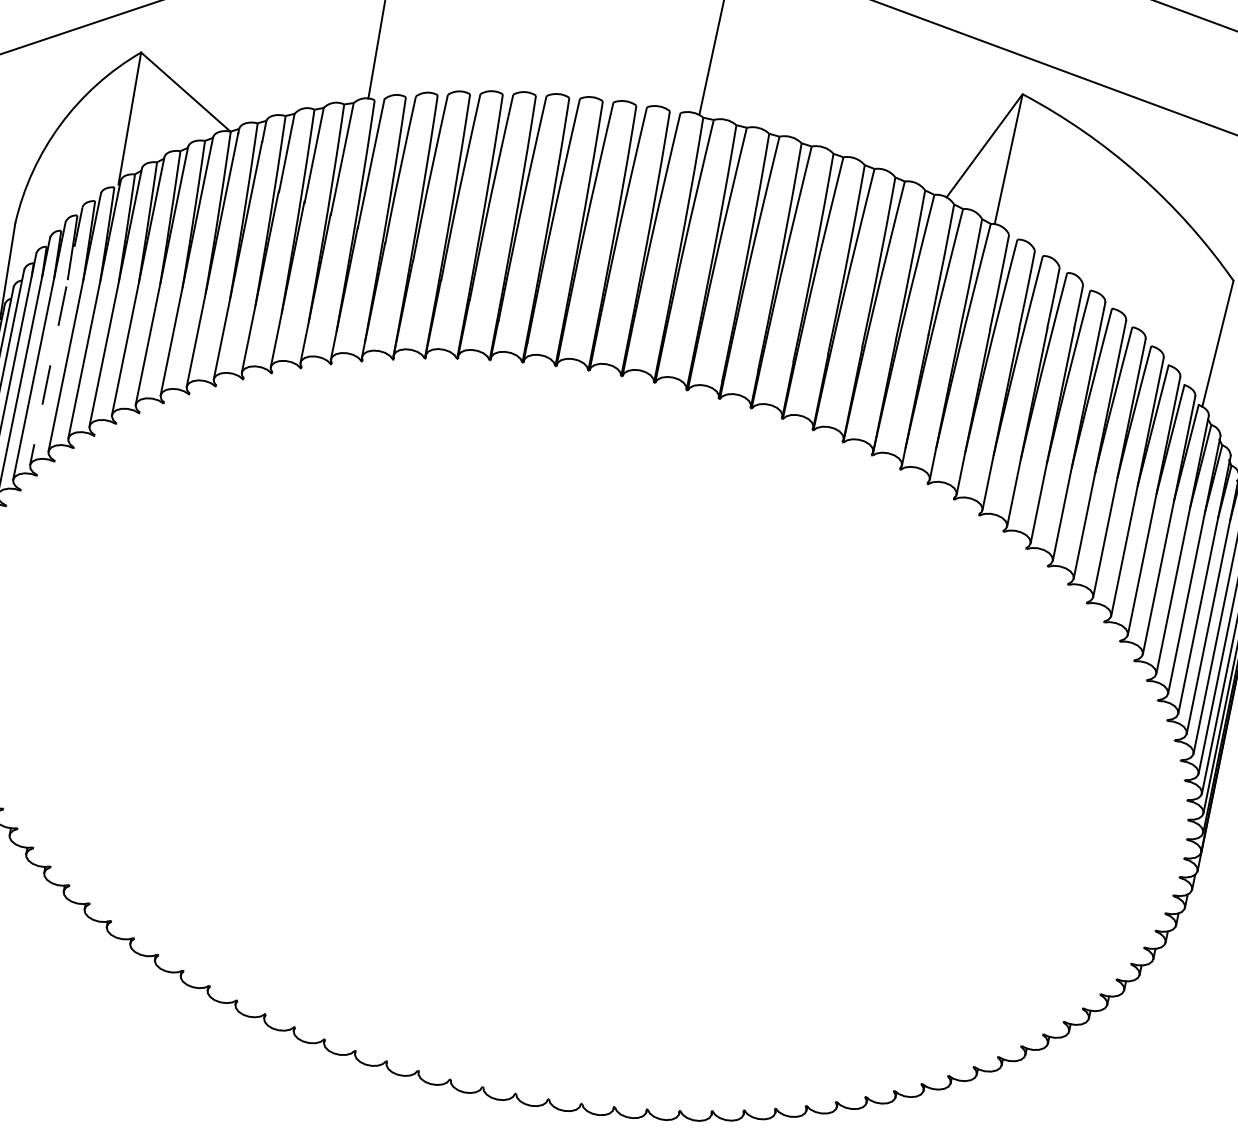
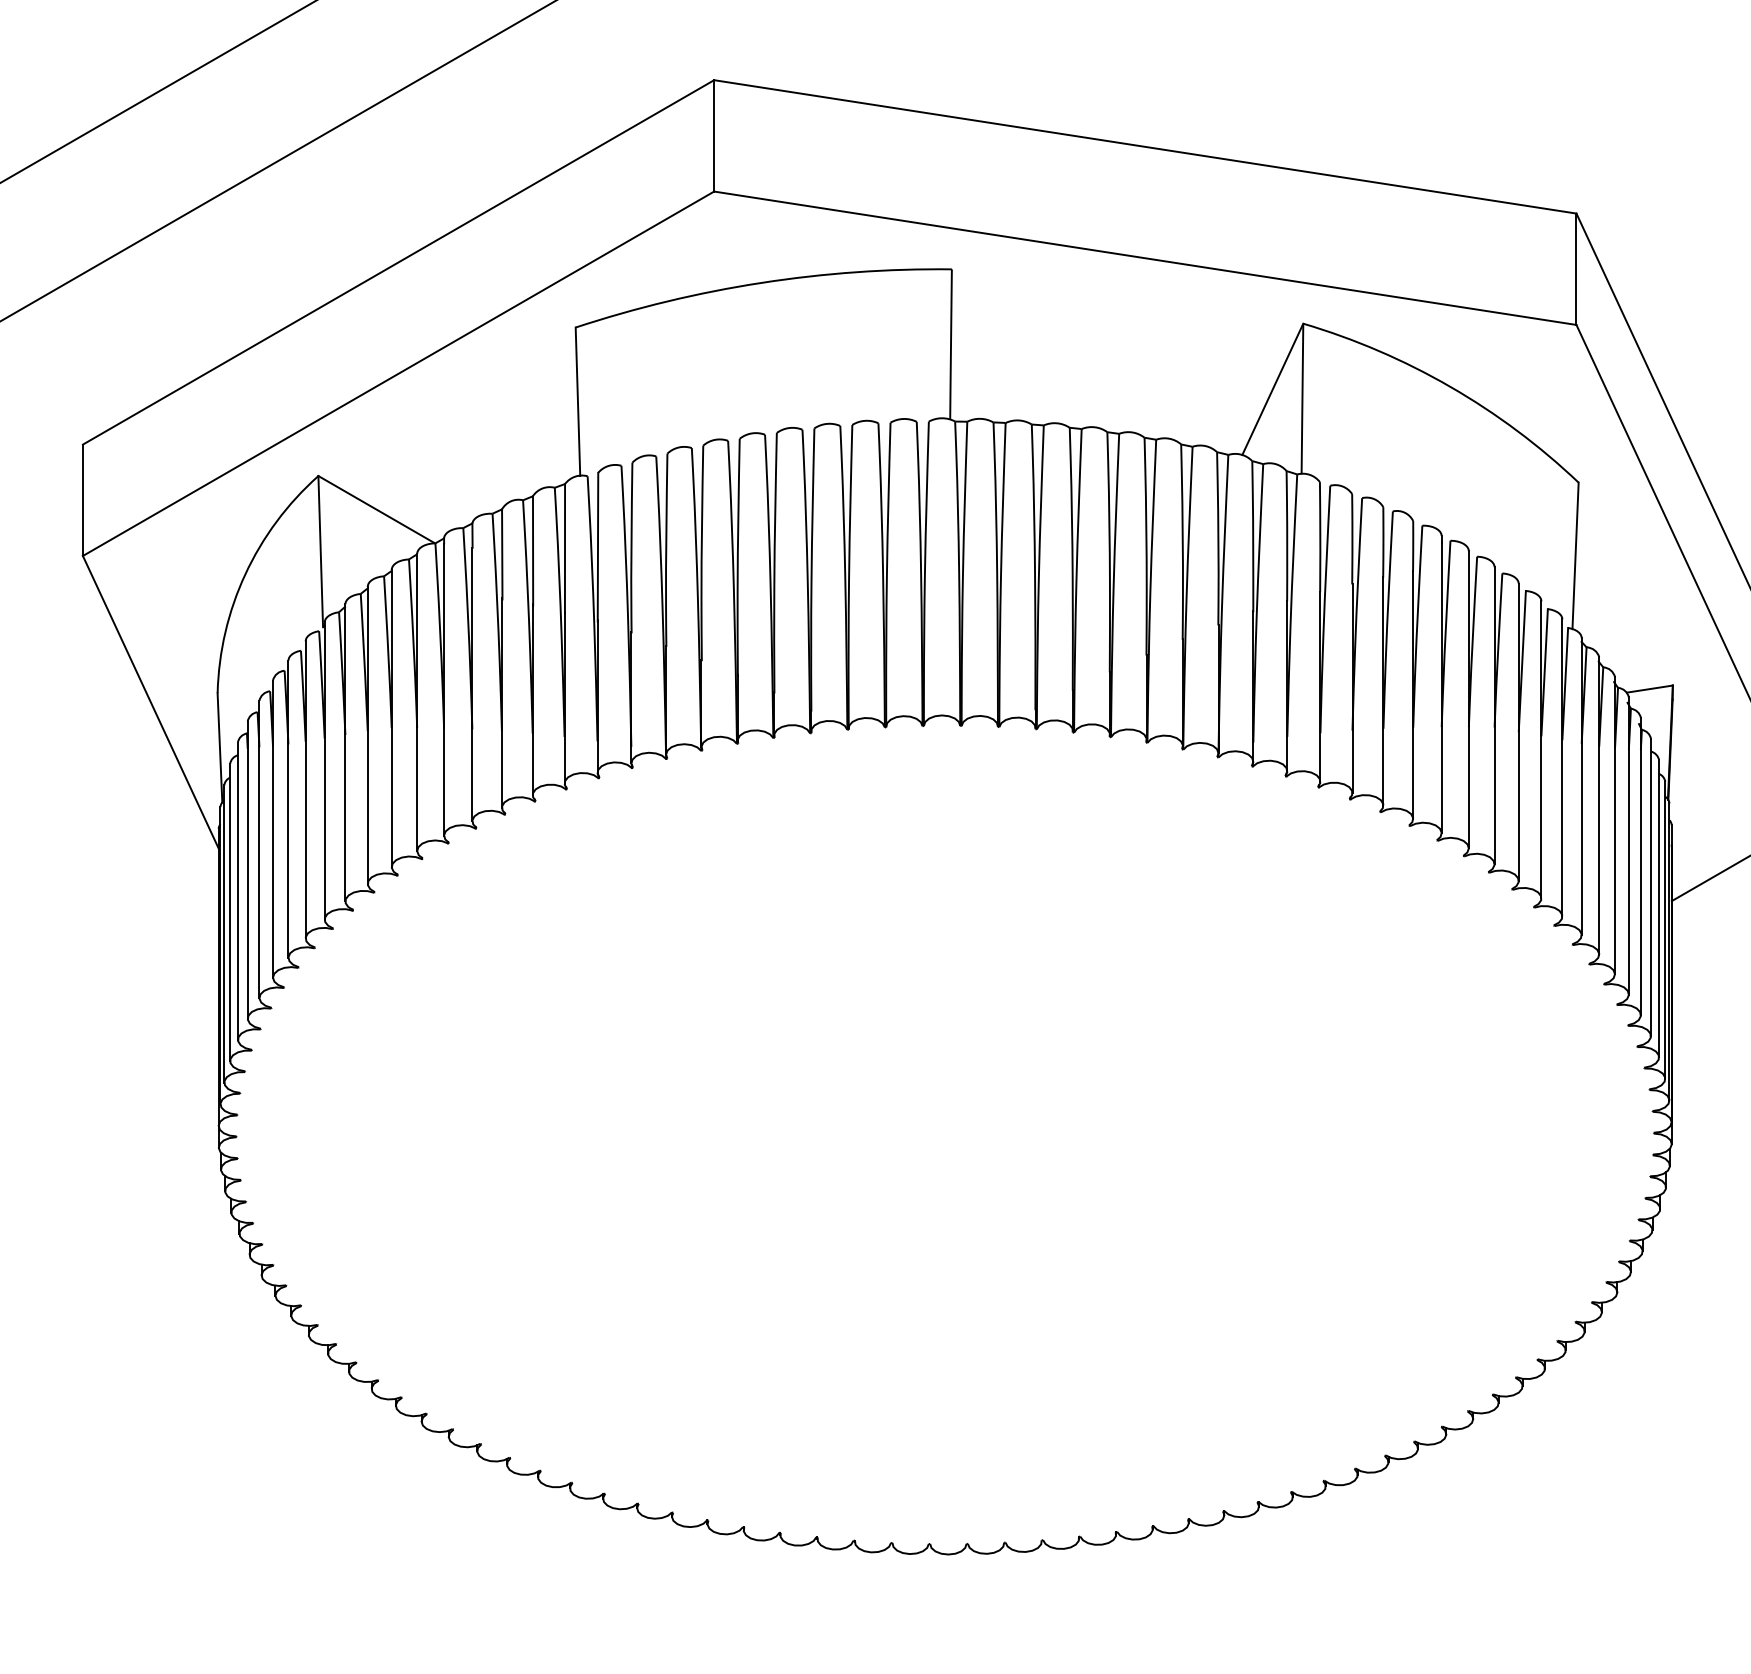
line: (56, 336) -> (288, 809), dashed -> solid

